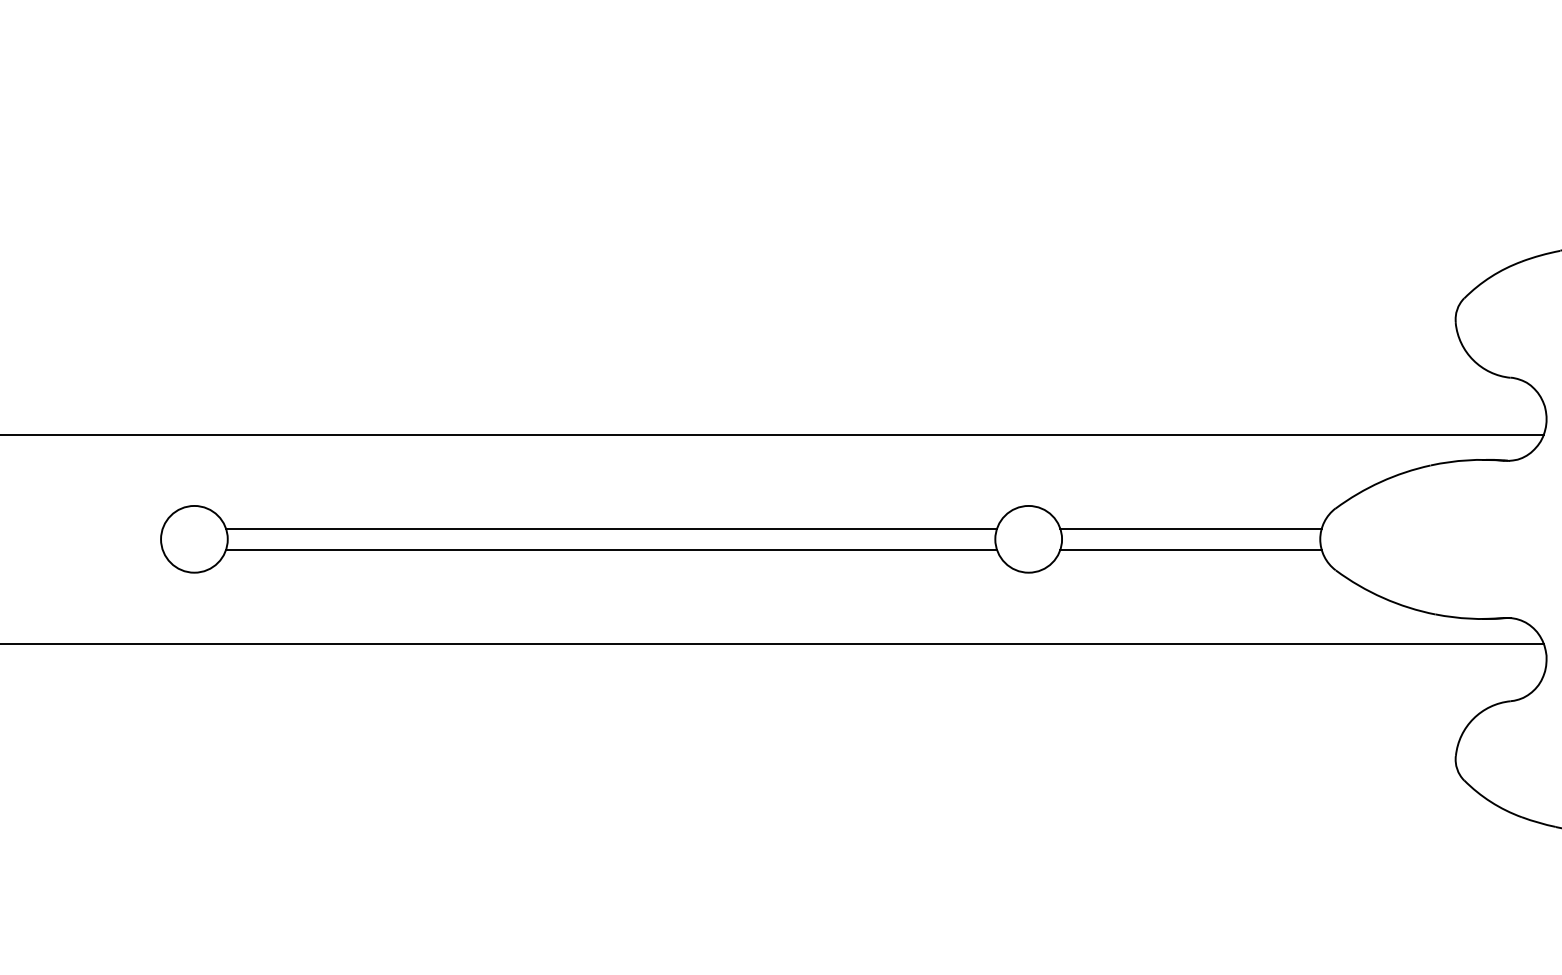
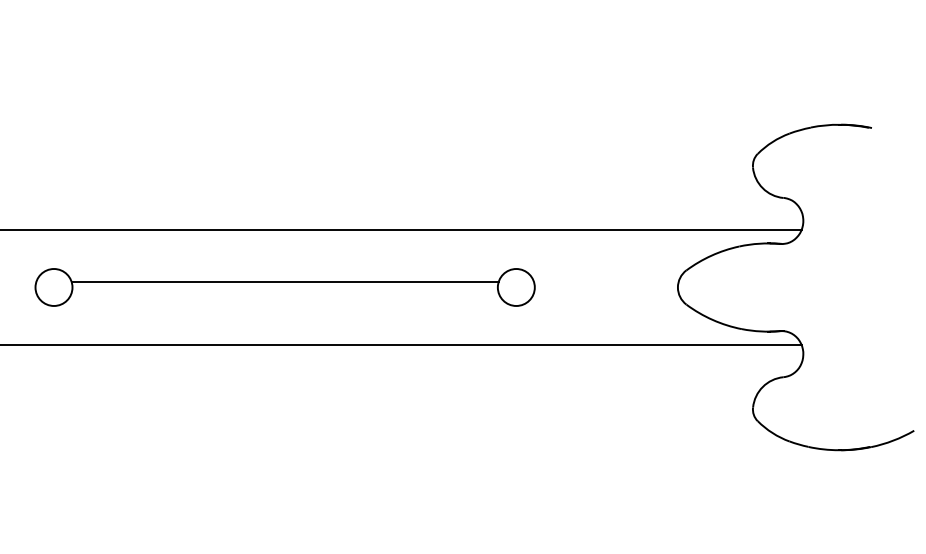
line: (1189, 528) -> (605, 281), removed
line: (610, 550) -> (284, 293), removed
line: (1189, 550) -> (605, 293), removed

